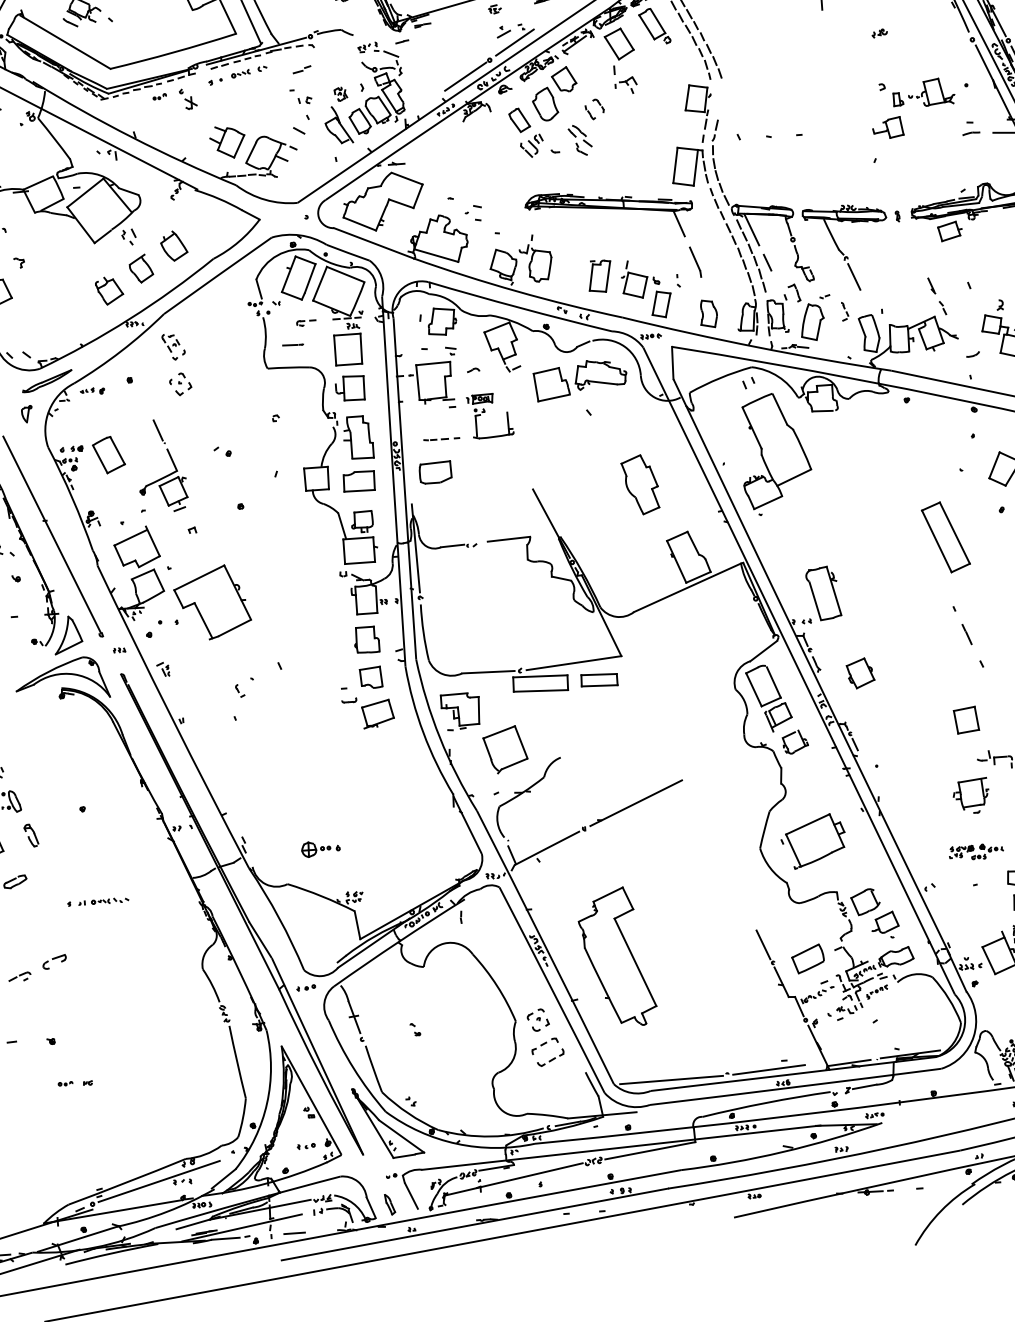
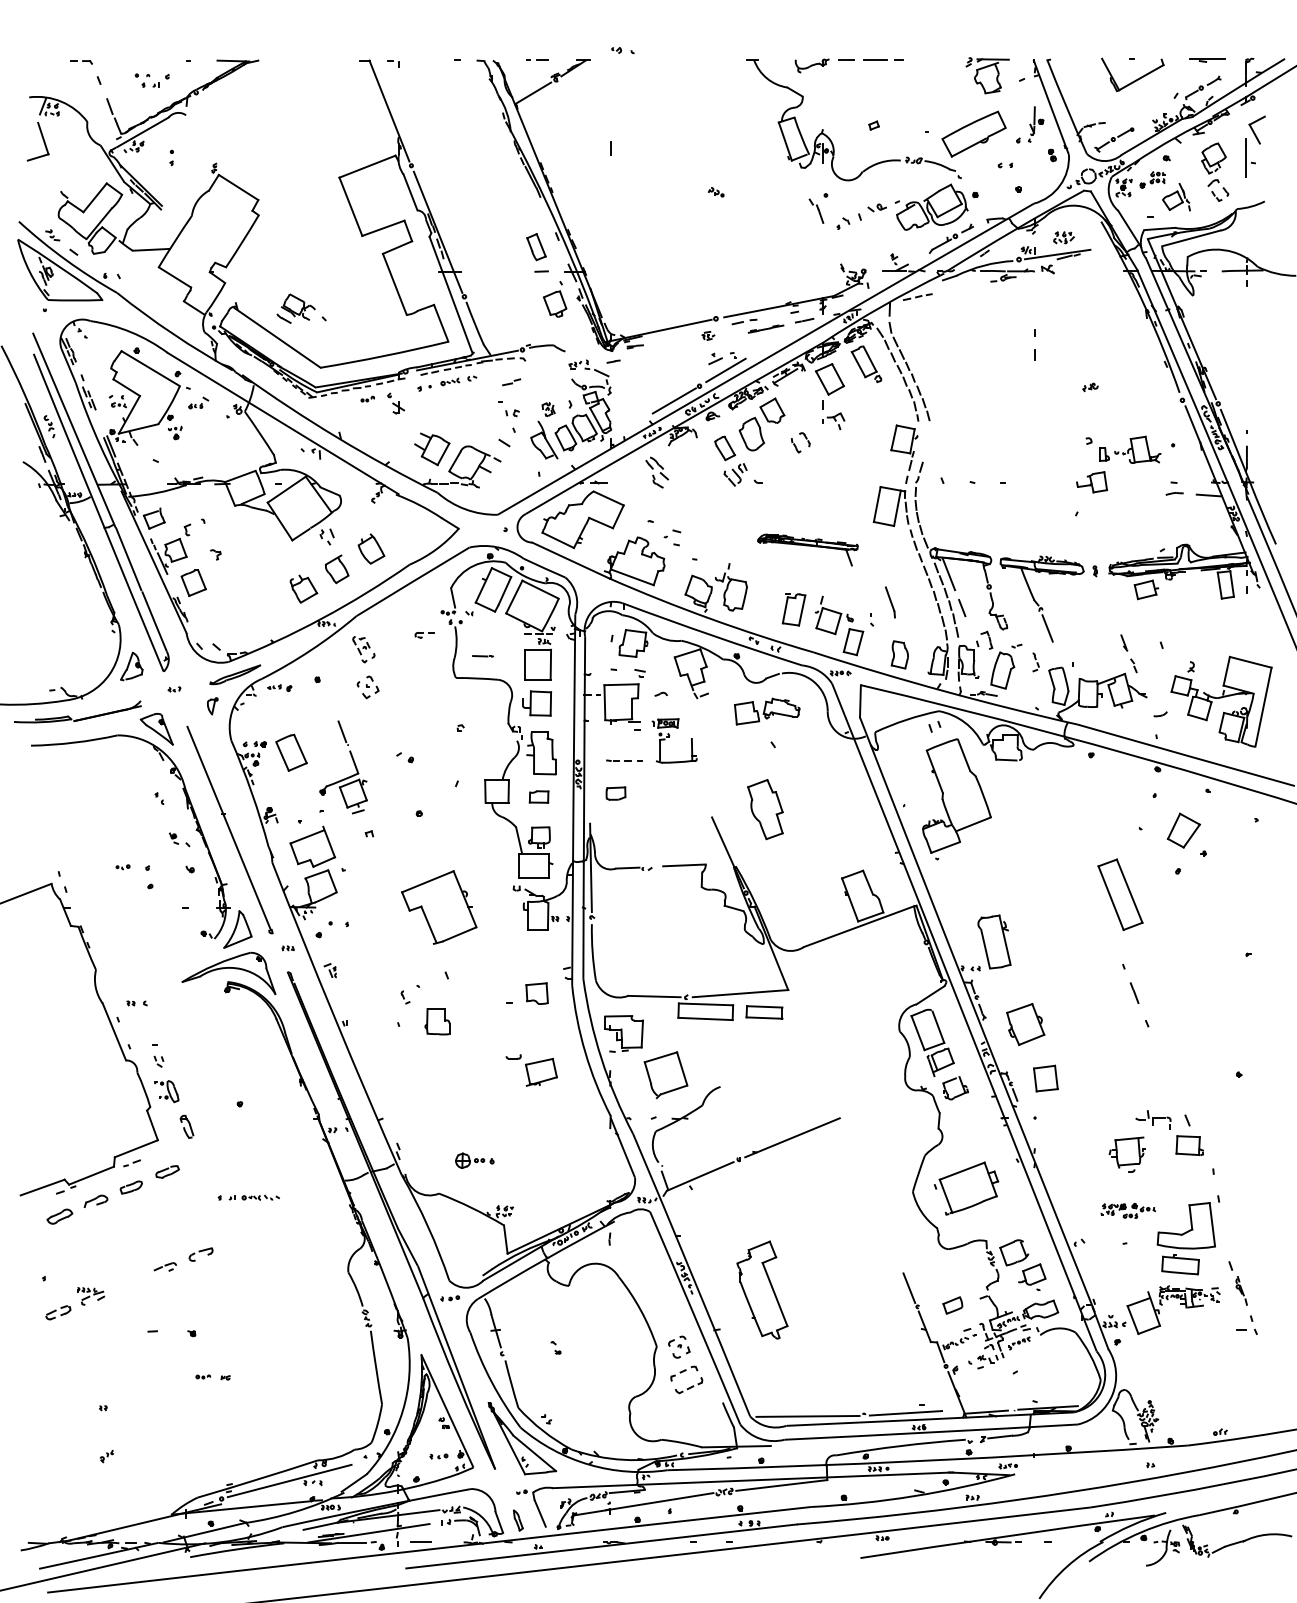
part: (580, 140) -> (657, 472), moved
part: (609, 215) -> (807, 549), size x0.6
part: (305, 322) -> (424, 634), moved
part: (580, 379) -> (767, 711), size x0.7
part: (435, 472) -> (615, 793), size x0.6
part: (358, 480) -> (538, 796), size x0.6
part: (640, 484) -> (765, 809), moved
part: (212, 602) -> (439, 907), moved
part: (366, 639) -> (437, 1021), moved
part: (860, 672) -> (1025, 1023), size x1.4
part: (368, 712) -> (531, 1070), moved
part: (966, 720) -> (1045, 1078), moved
part: (617, 956) -> (762, 1289), size x0.7
part: (807, 959) -> (952, 1305), size x0.6

